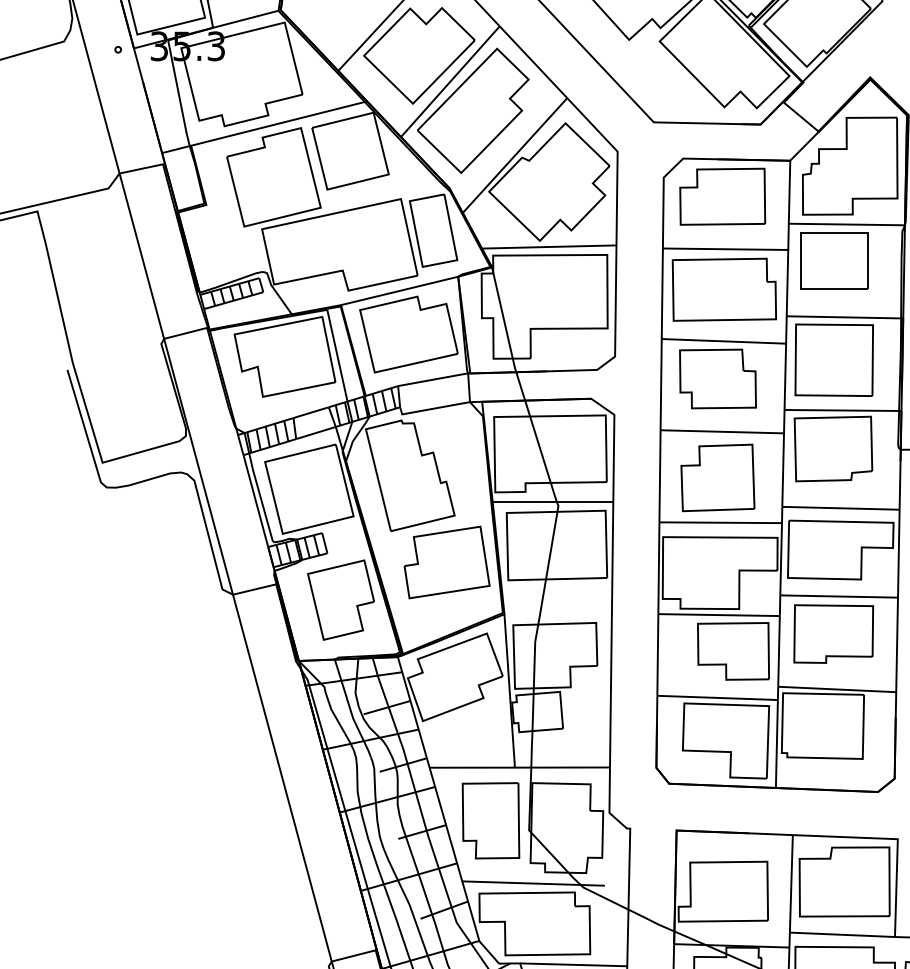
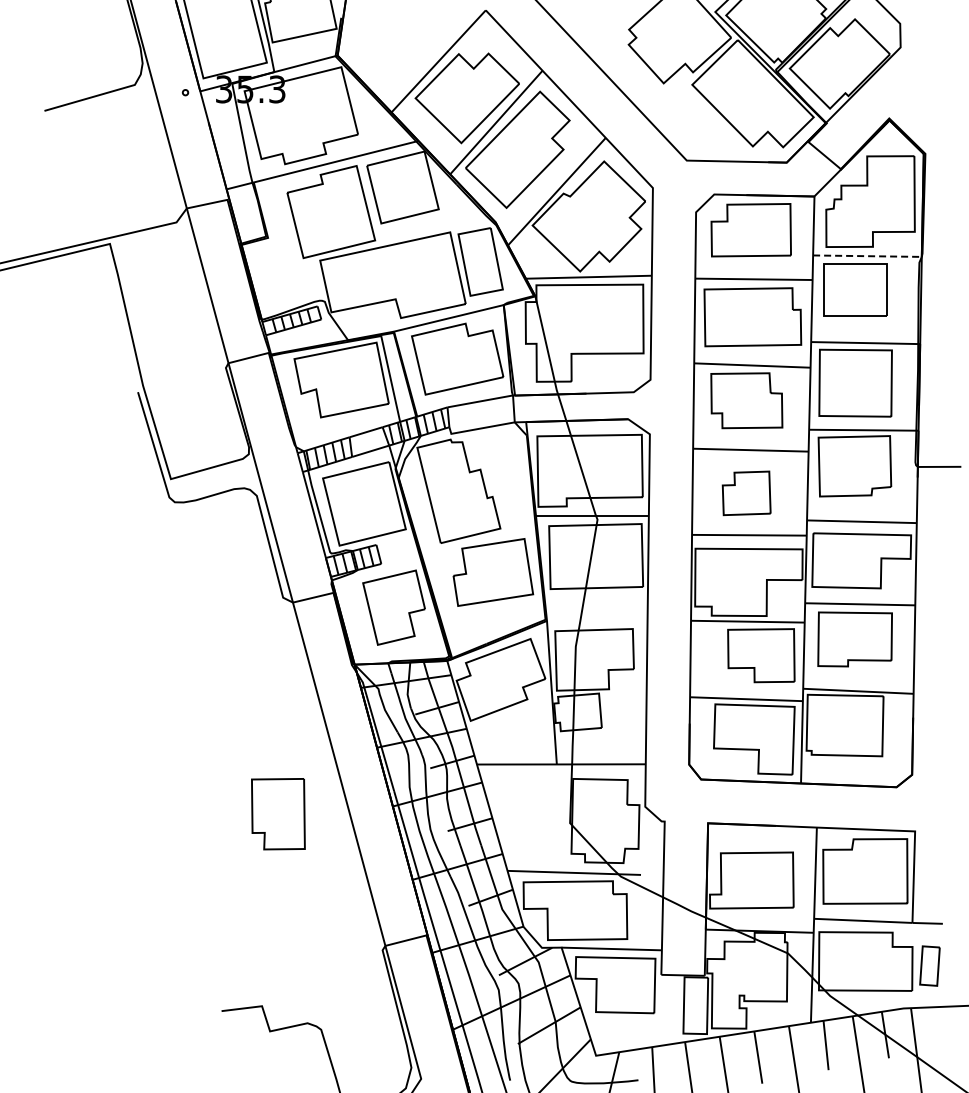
line: (846, 224) -> (867, 256), solid -> dashed
part: (717, 478) -> (746, 493), size x0.7
part: (491, 821) -> (278, 814), moved

